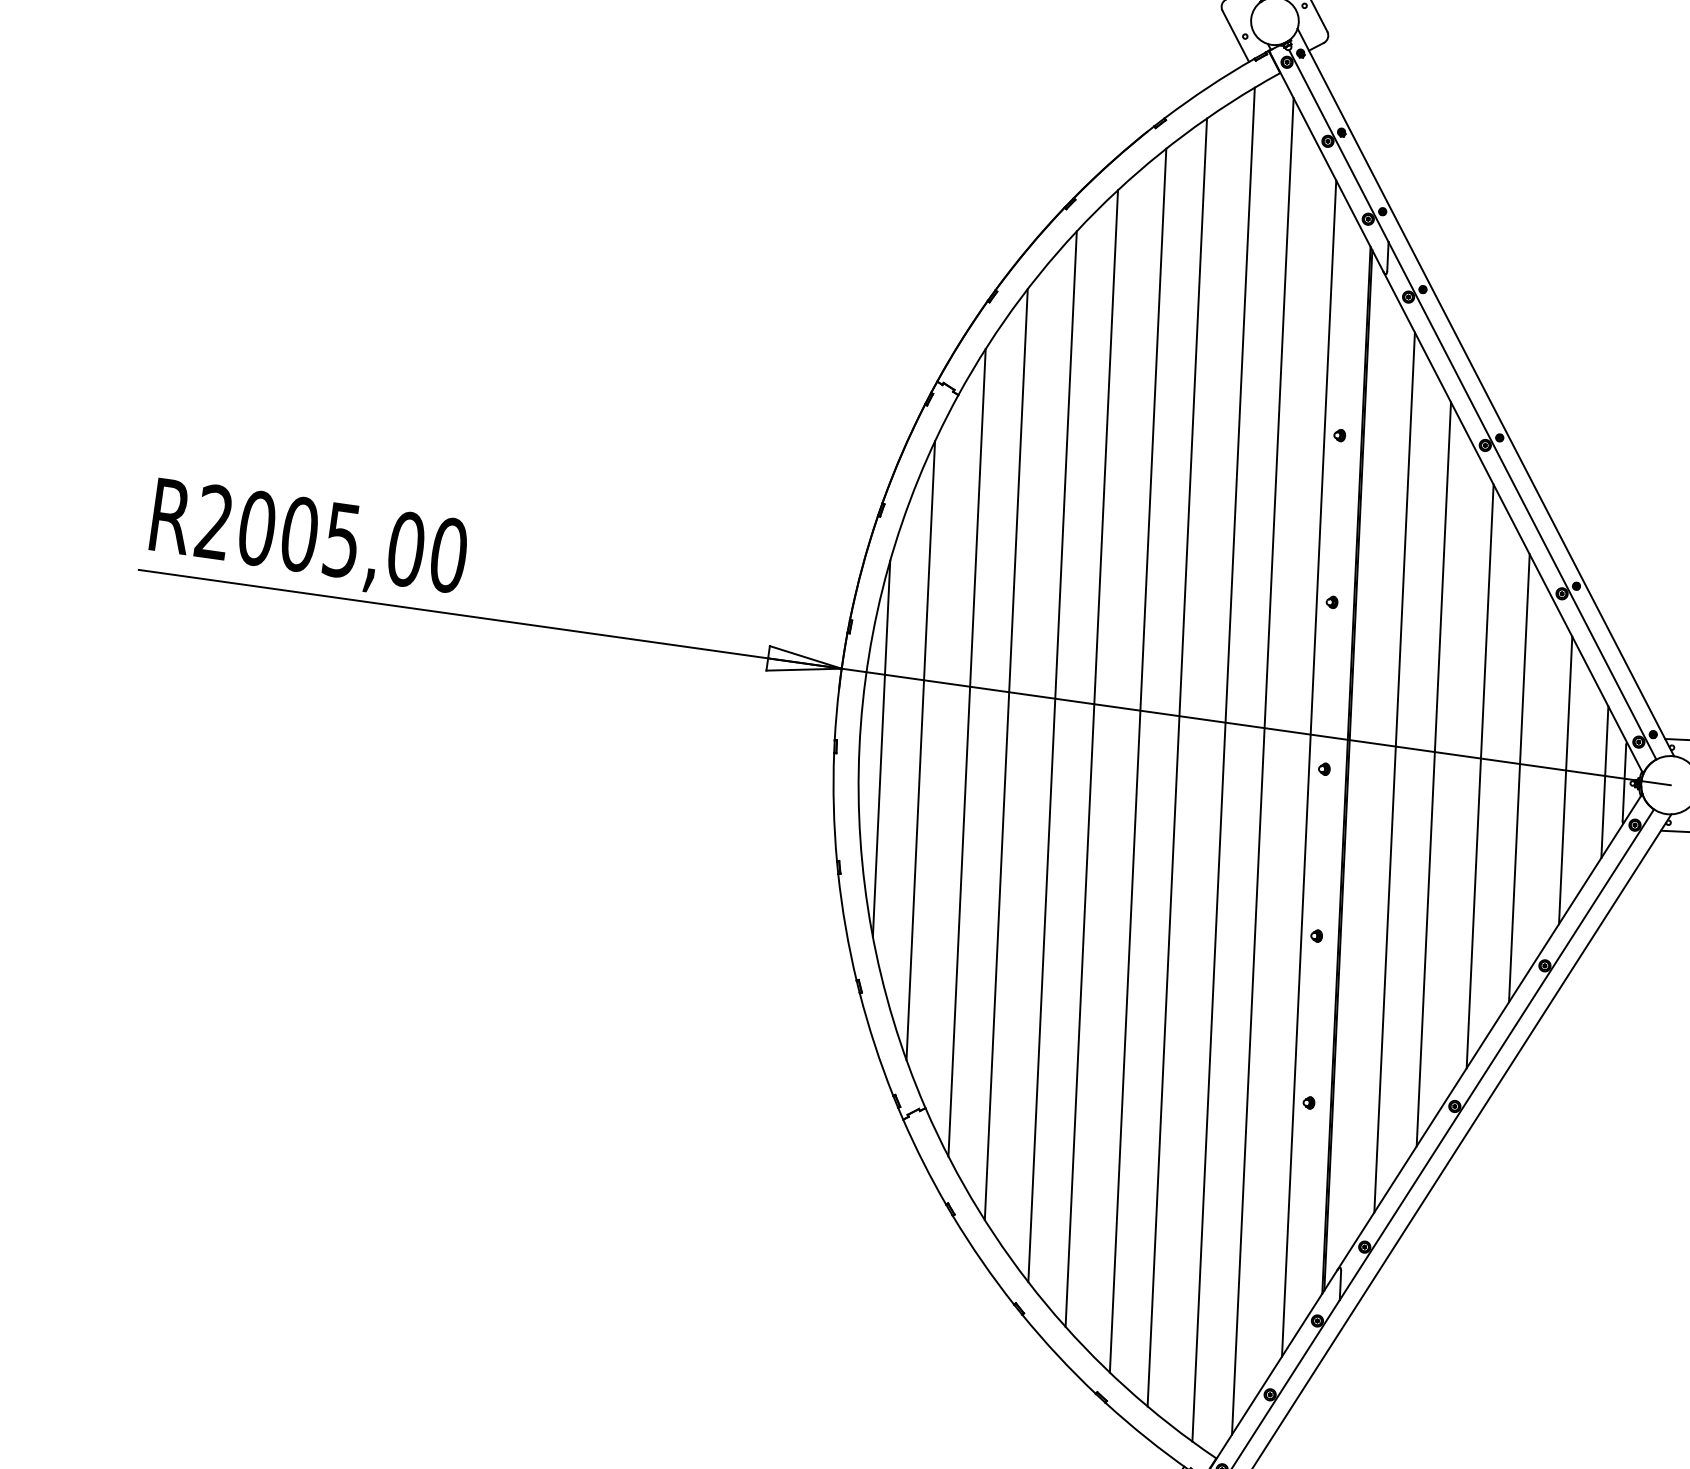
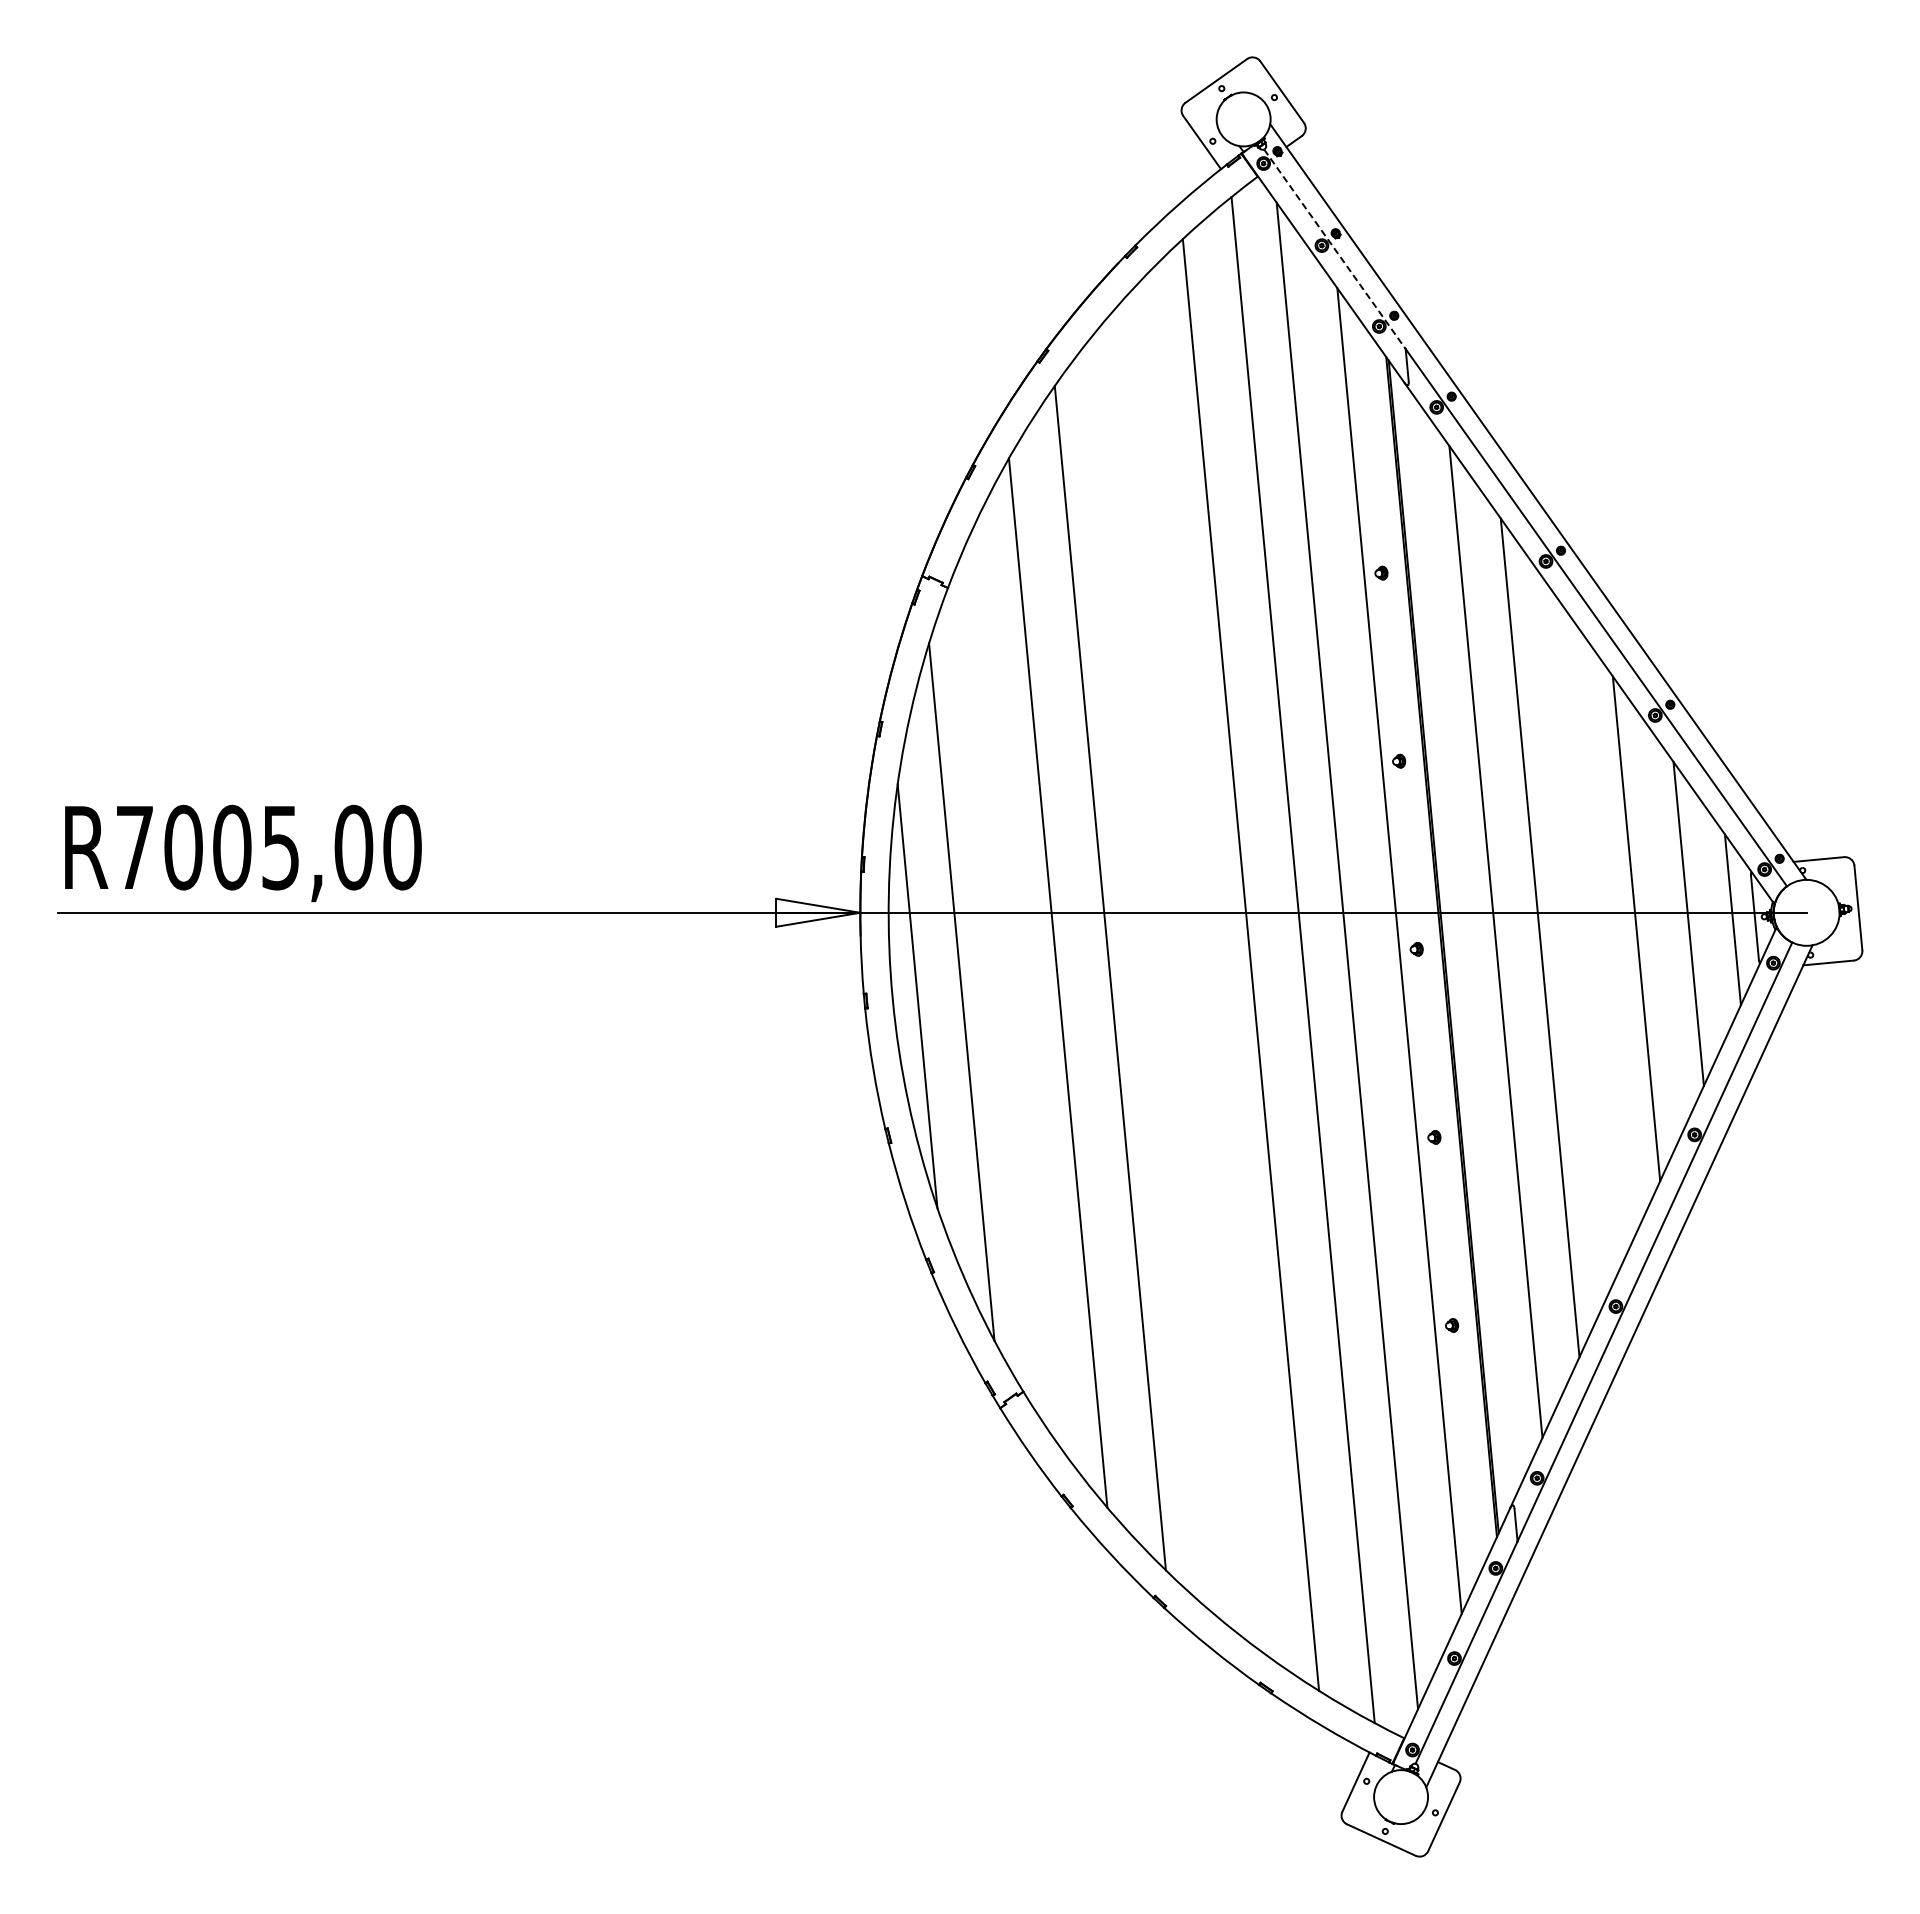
line: (1339, 146) -> (1335, 249), solid -> dashed
text: (214, 521) -> (134, 846), R2005,00 -> R7005,00
line: (966, 752) -> (1013, 987), removed
line: (1091, 758) -> (1154, 973), removed
line: (1137, 760) -> (1206, 968), removed
line: (1480, 776) -> (1592, 932), removed

